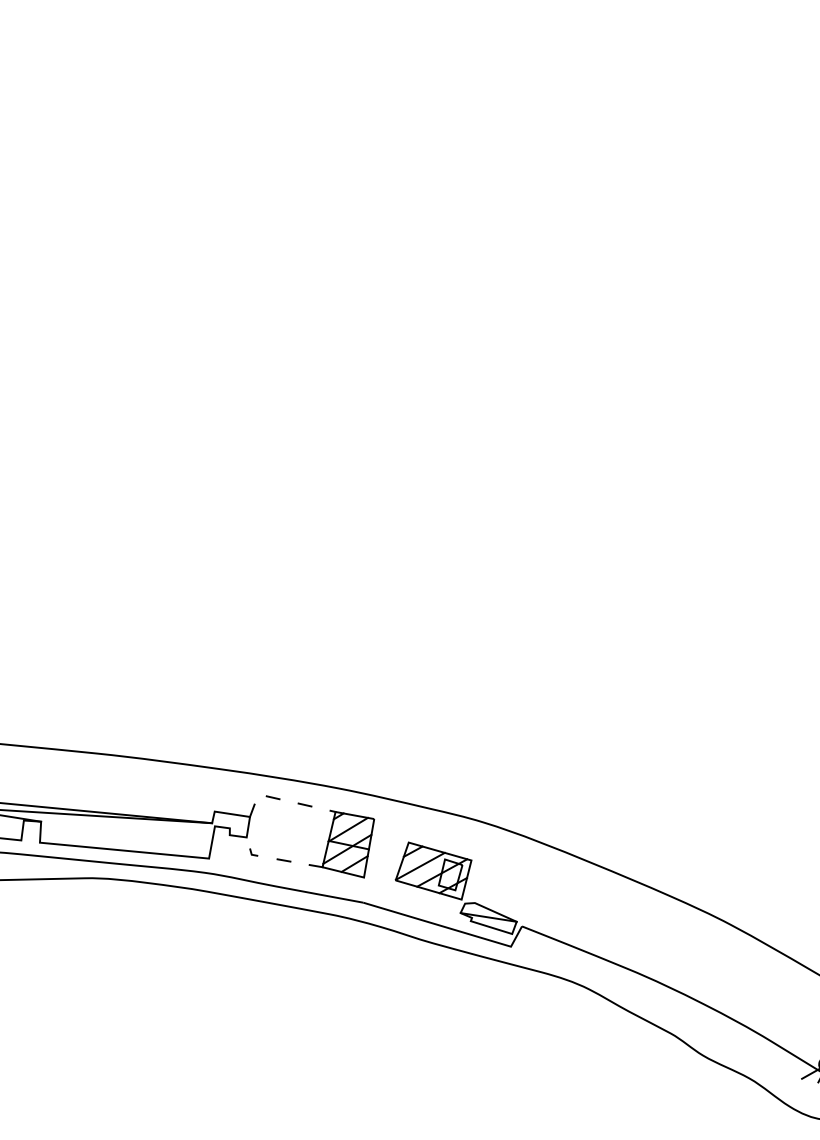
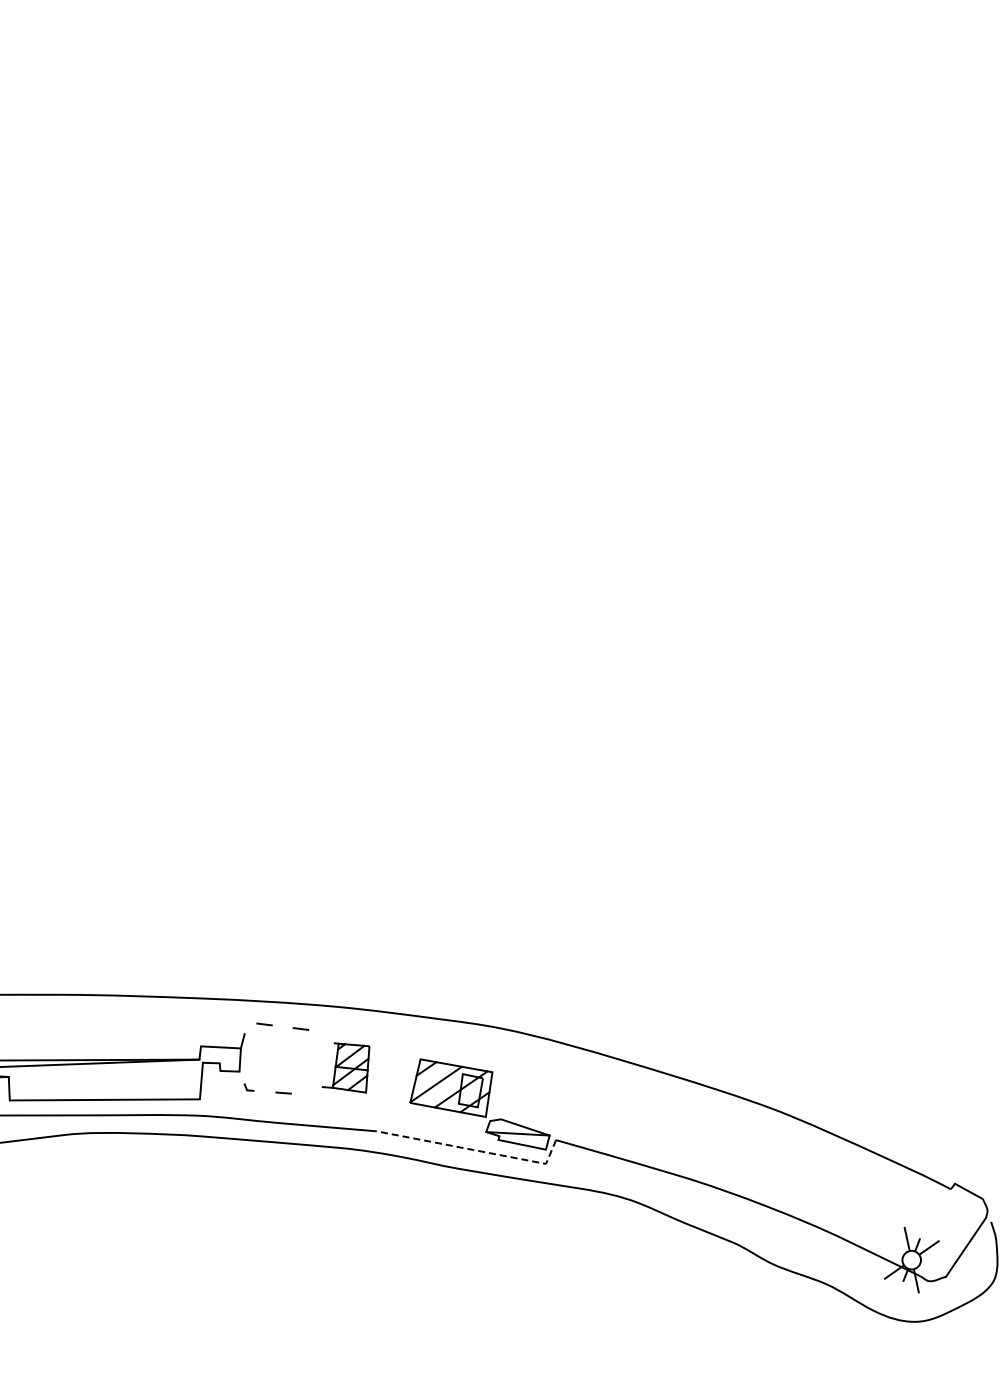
part: (341, 843) -> (345, 1067), size x0.7
line: (448, 928) -> (474, 1150), solid -> dashed

